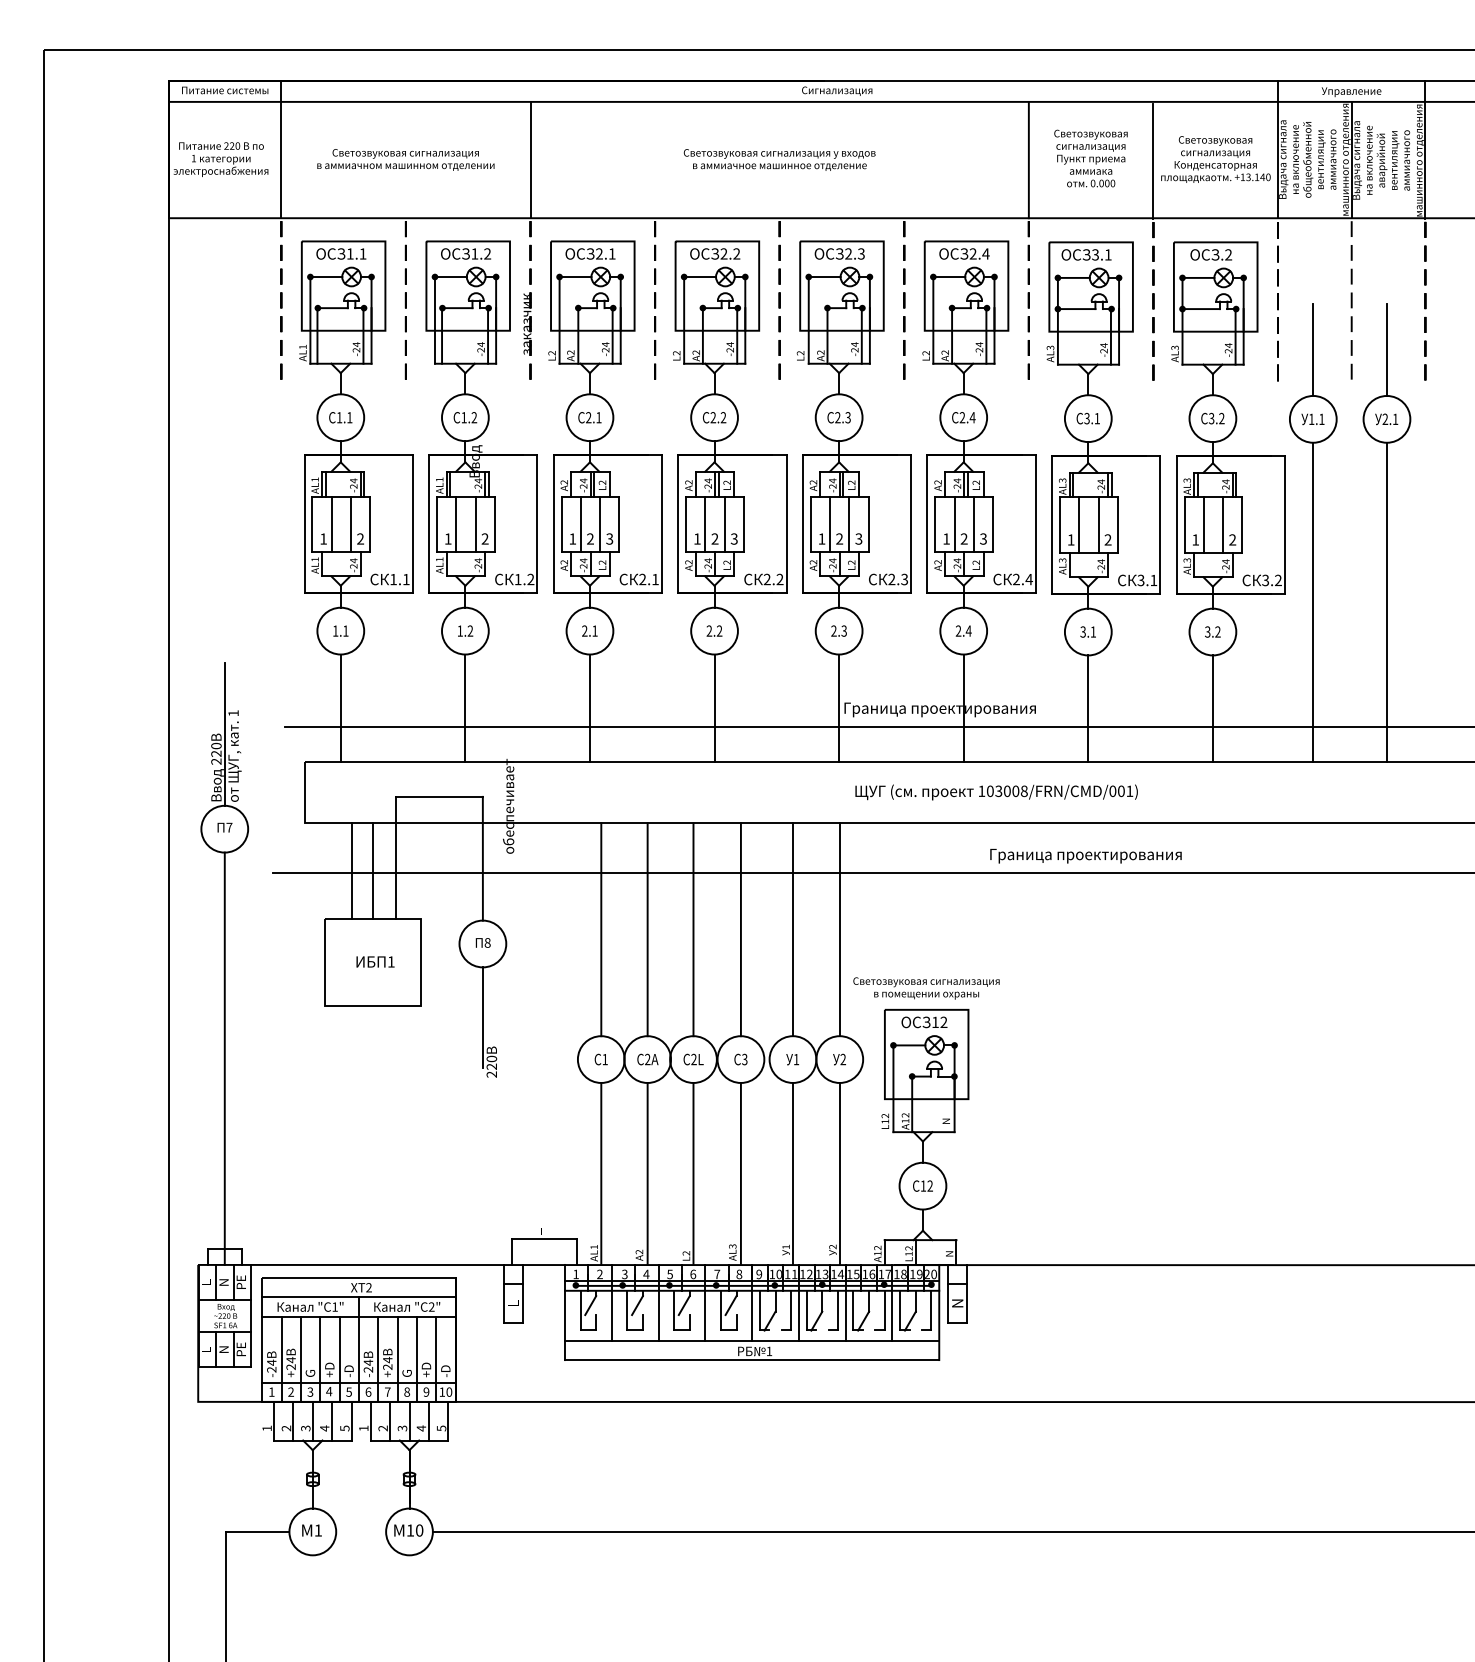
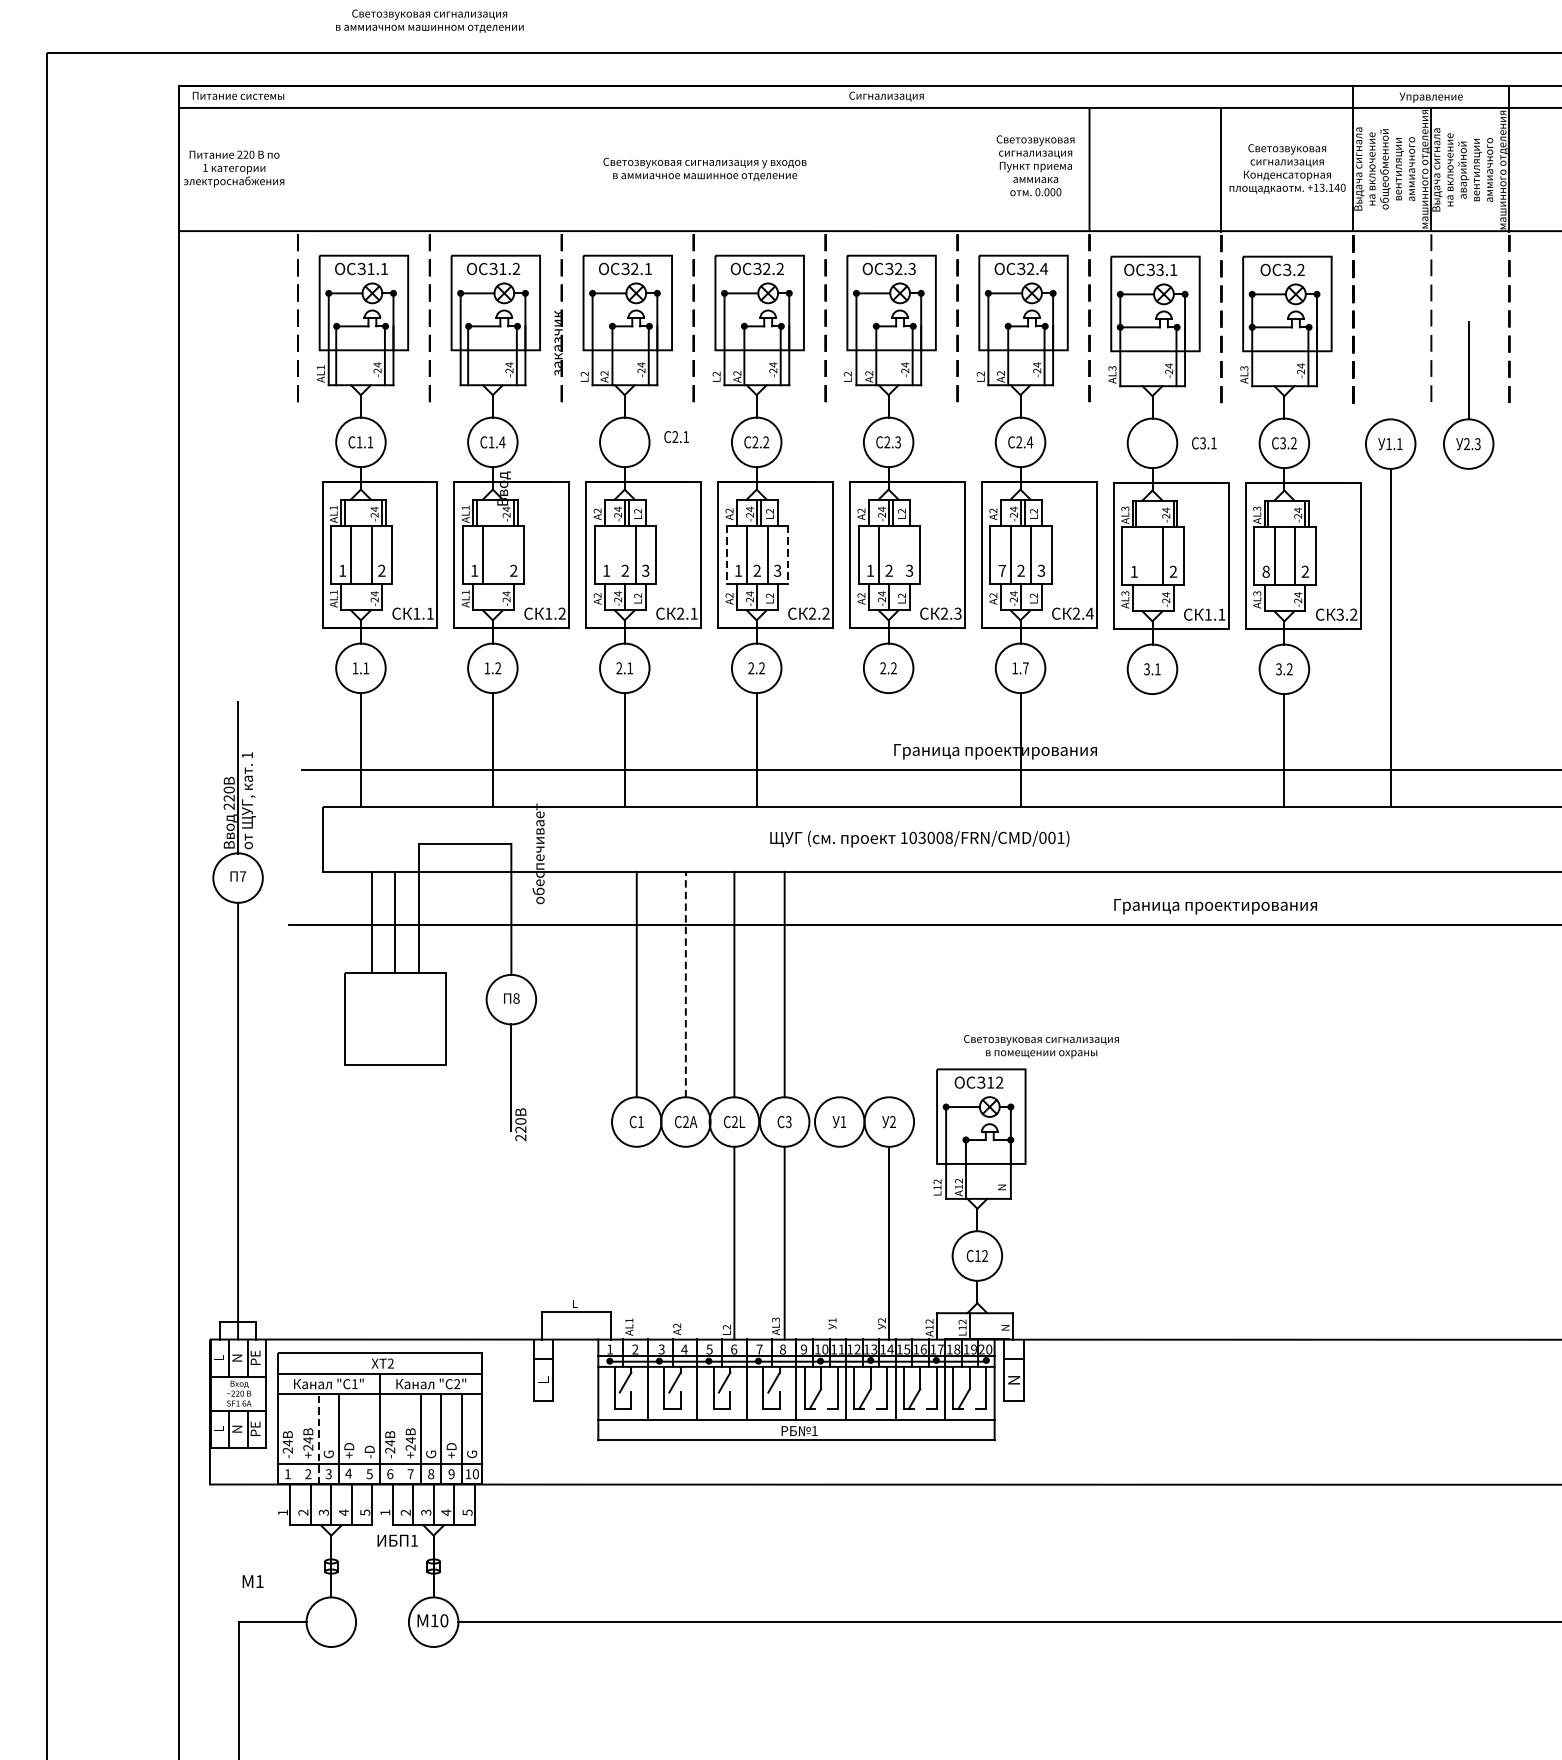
line: (281, 148) -> (298, 157), removed
text: (1090, 158) -> (1035, 165), moved
text: (405, 159) -> (429, 20), moved
line: (530, 159) -> (561, 168), removed
text: (779, 159) -> (704, 168), moved
line: (1313, 349) -> (1390, 370), removed
text: (474, 417) -> (502, 442), 1.2 -> 1.4
text: (589, 417) -> (676, 436), moved
text: (1087, 418) -> (1203, 443), moved
text: (1395, 419) -> (1477, 444), 2.1 -> 2.3
line: (475, 523) -> (503, 554), removed
line: (580, 523) -> (614, 554), removed
line: (849, 523) -> (899, 554), removed
line: (686, 524) -> (726, 555), solid -> dashed
line: (744, 524) -> (788, 555), solid -> dashed
line: (1079, 524) -> (1143, 555), removed
text: (946, 538) -> (1002, 570), 1 -> 7
text: (1195, 539) -> (1265, 571), 1 -> 8
text: (1140, 580) -> (1207, 614), 3.1 -> 1.1
line: (1386, 602) -> (1468, 638), removed
text: (963, 630) -> (1020, 667), 2.4 -> 1.7
text: (843, 631) -> (893, 668), 2.3 -> 2.2
line: (839, 708) -> (889, 750), removed
line: (1088, 708) -> (1152, 750), removed
text: (996, 792) -> (919, 839), moved
text: (1085, 855) -> (1215, 905), moved
line: (647, 929) -> (685, 984), solid -> dashed
line: (792, 929) -> (839, 984), removed
line: (839, 929) -> (889, 984), removed
text: (375, 961) -> (397, 1540), moved
text: (926, 988) -> (1041, 1046), moved
line: (601, 1173) -> (636, 1242), removed
line: (647, 1173) -> (685, 1242), removed
line: (792, 1173) -> (839, 1242), removed
line: (281, 1358) -> (298, 1438), removed
line: (339, 1358) -> (359, 1438), removed
line: (378, 1358) -> (400, 1438), removed
line: (300, 1359) -> (318, 1439), solid -> dashed
text: (445, 1370) -> (471, 1451), -D -> G
text: (311, 1530) -> (252, 1581), moved

